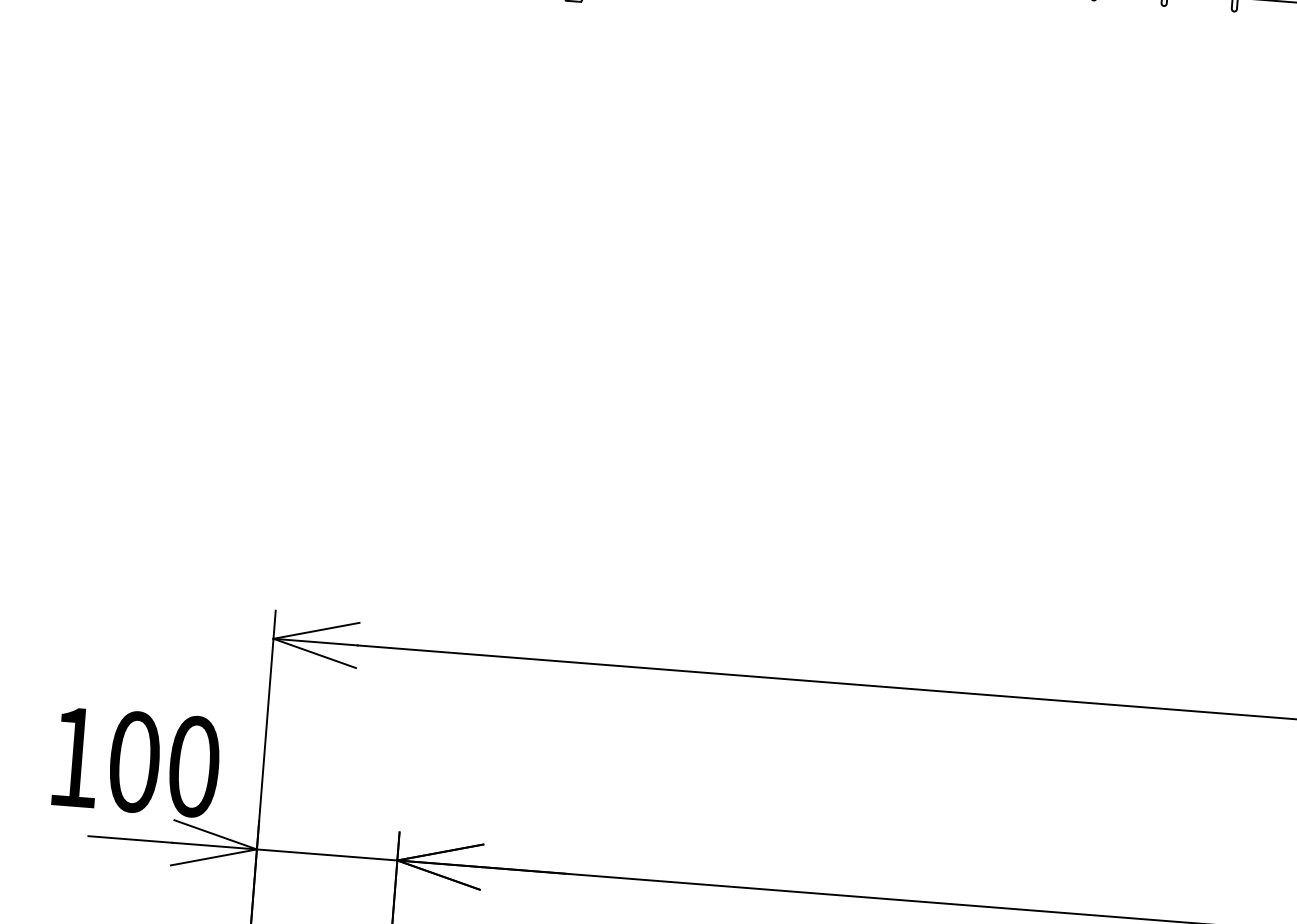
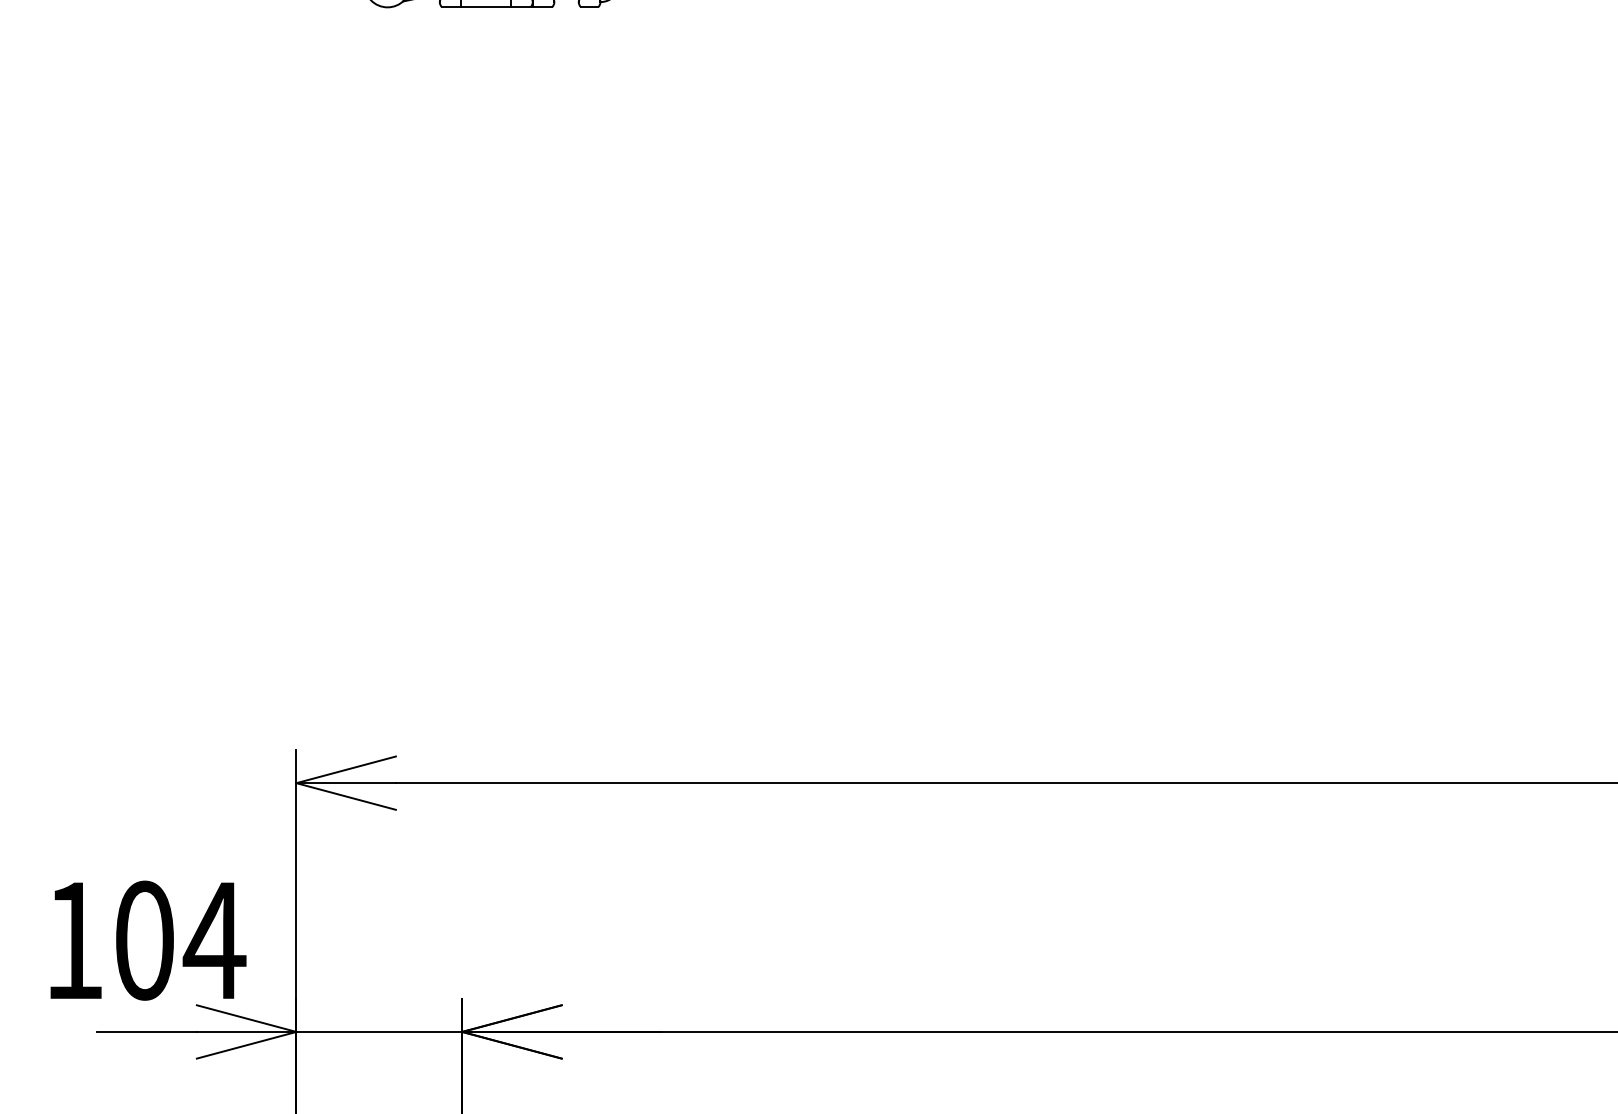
text: (193, 766) -> (214, 940), 100 -> 104

